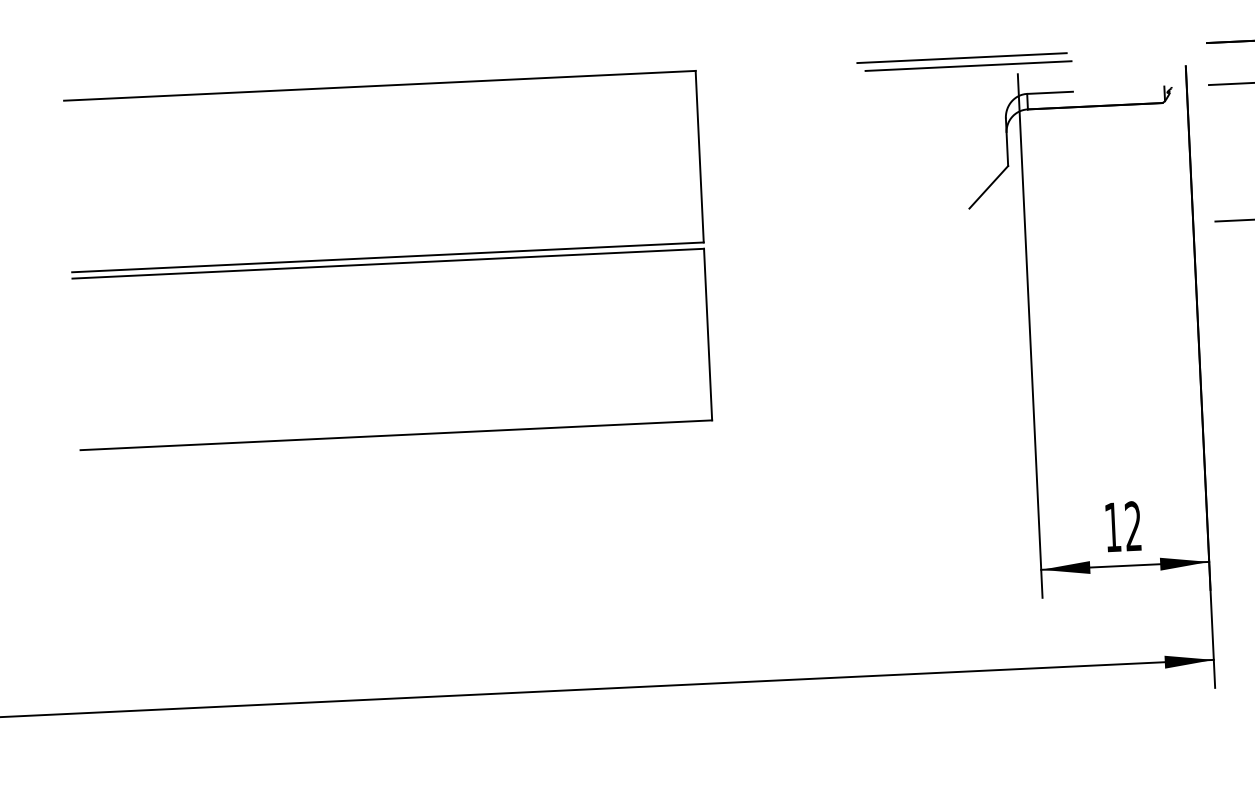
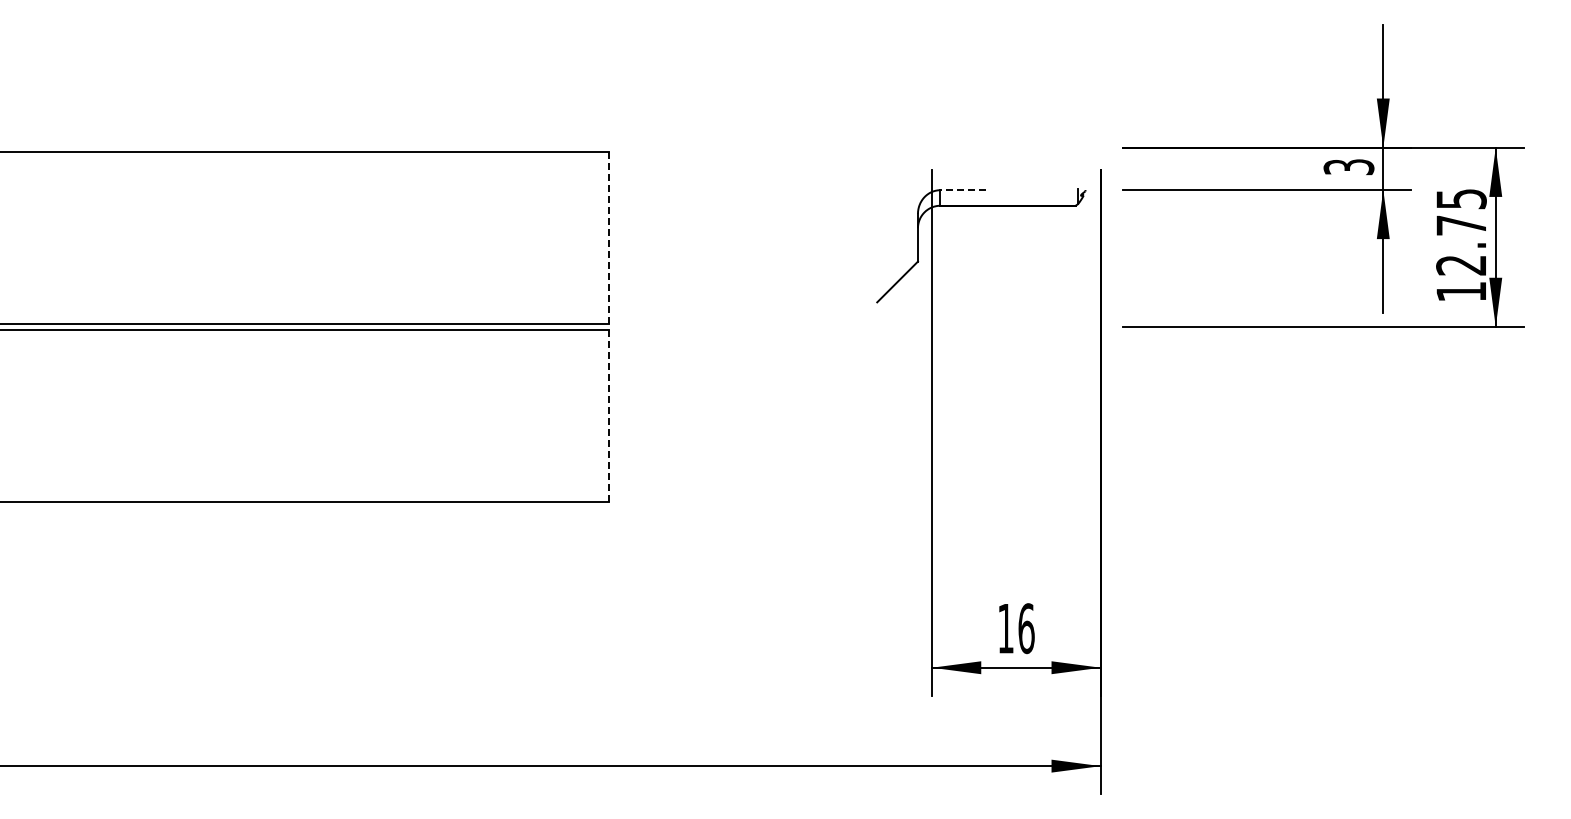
line: (961, 57) -> (876, 150), removed
line: (968, 66) -> (882, 159), removed
line: (1050, 93) -> (963, 190), solid -> dashed
line: (699, 157) -> (609, 238), solid -> dashed
line: (708, 334) -> (609, 416), solid -> dashed
text: (1133, 526) -> (1026, 628), 12 -> 16

